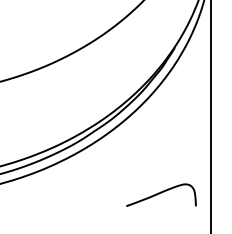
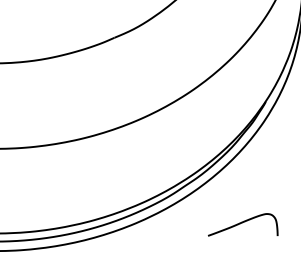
curve: (160, 193) -> (242, 223), moved

